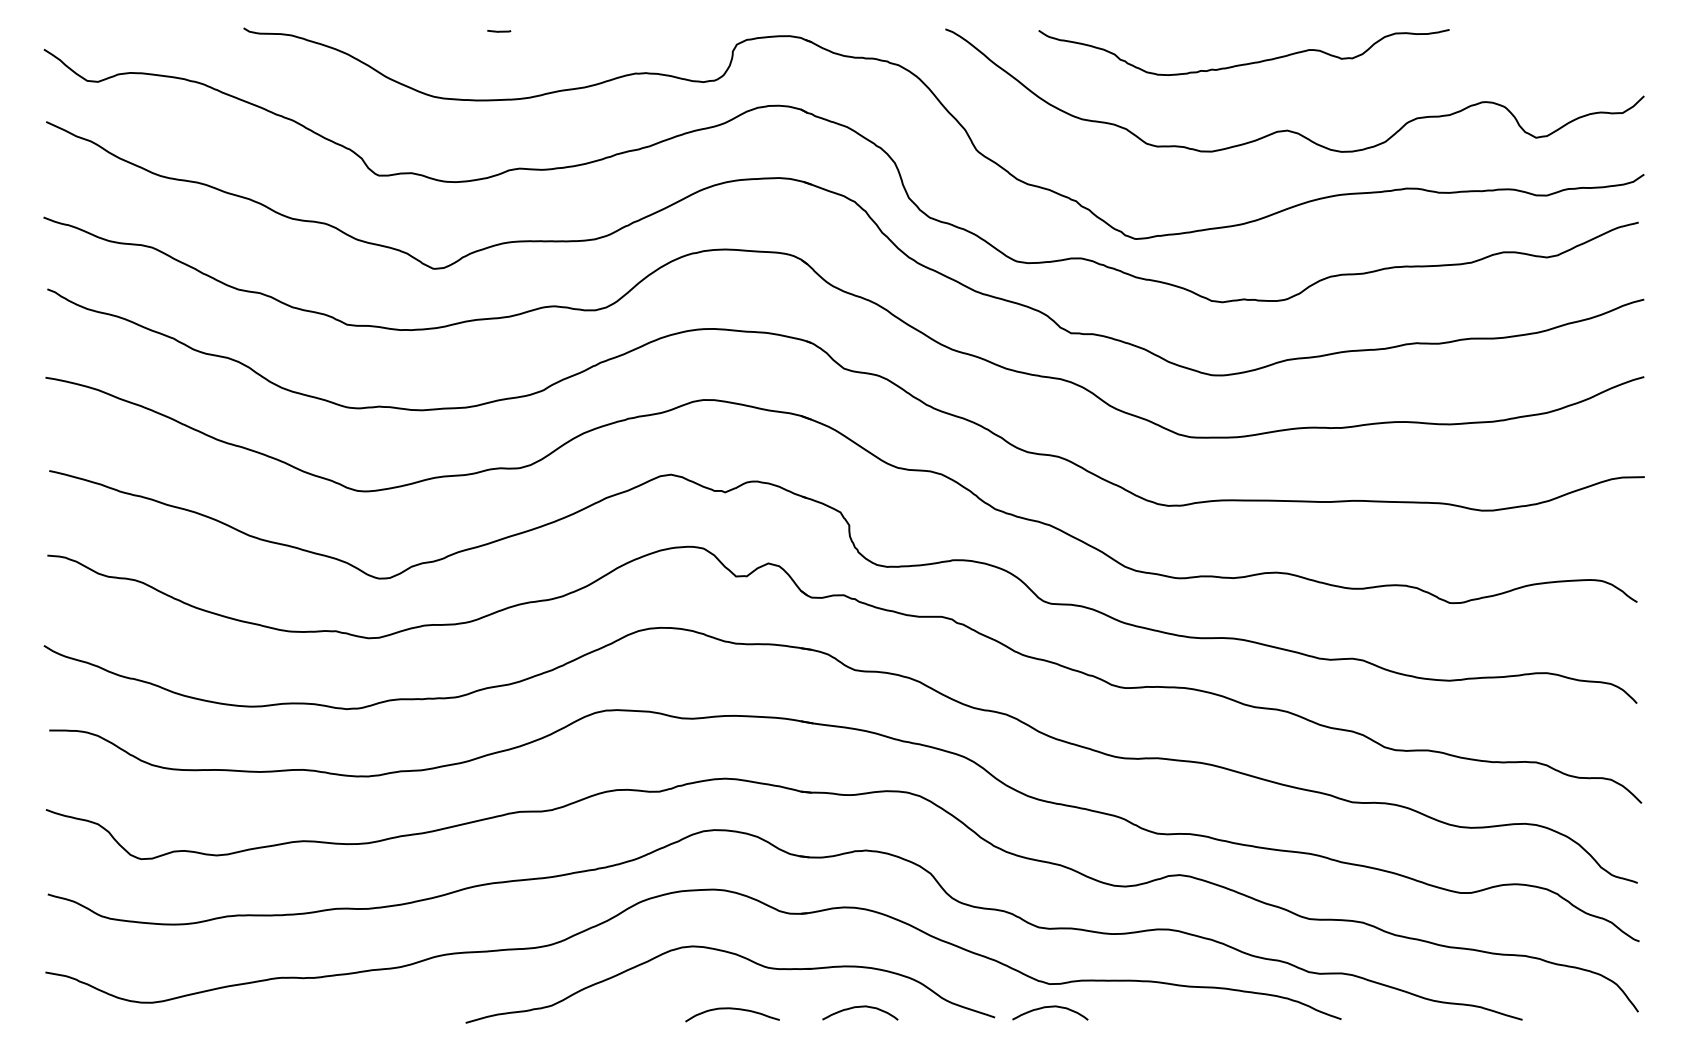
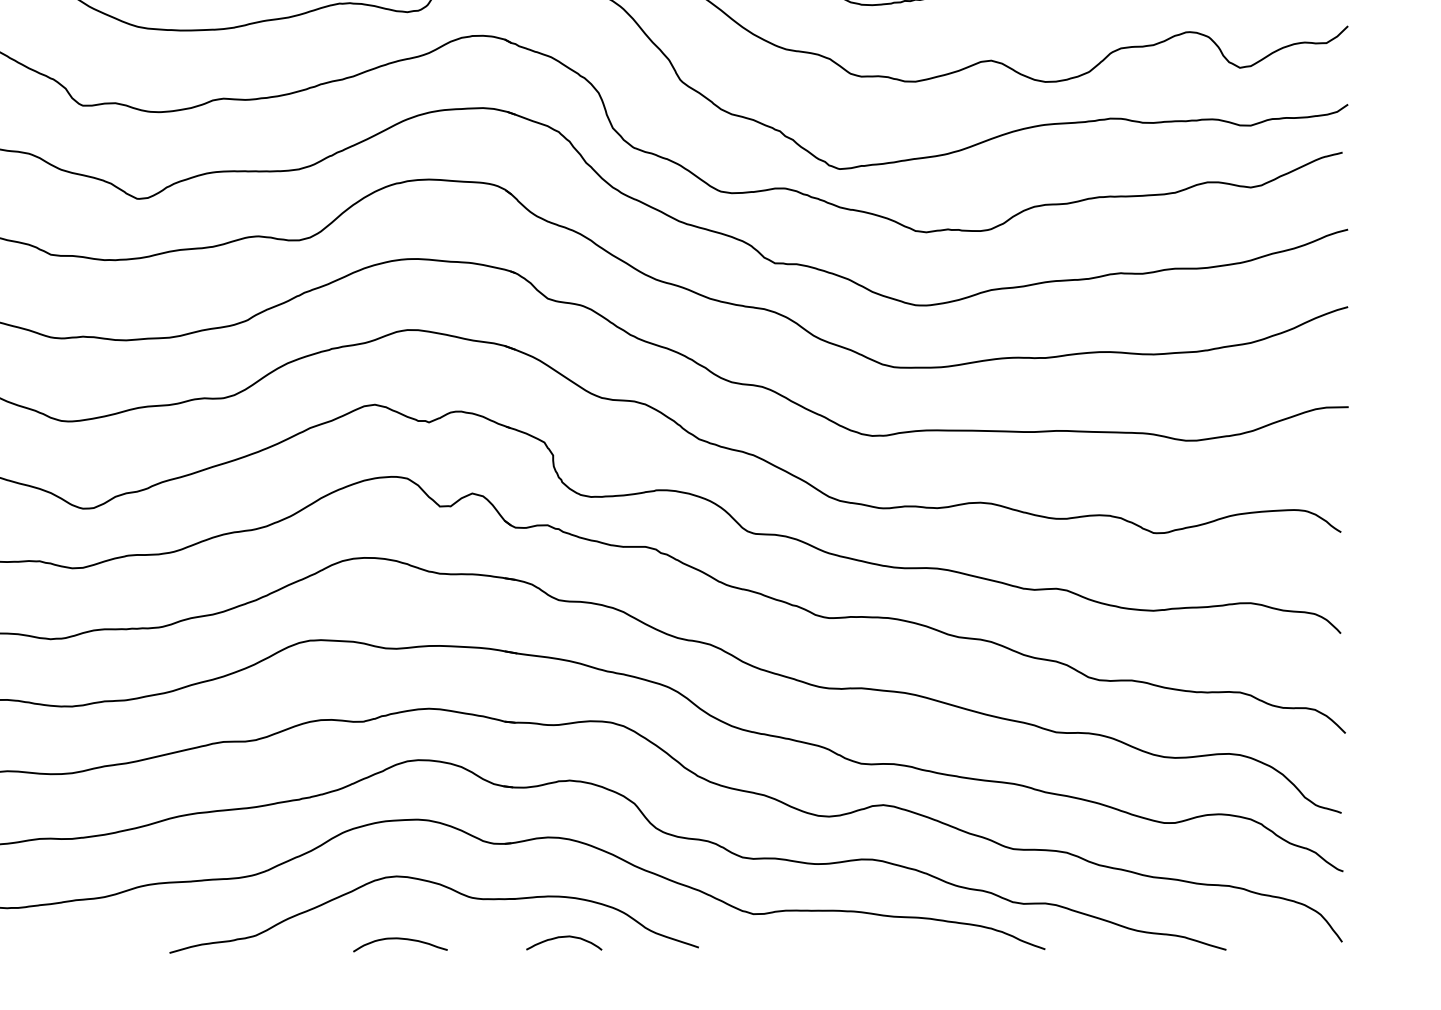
curve: (1050, 1007) -> (754, 937), removed
curve: (732, 1009) -> (400, 939), moved

